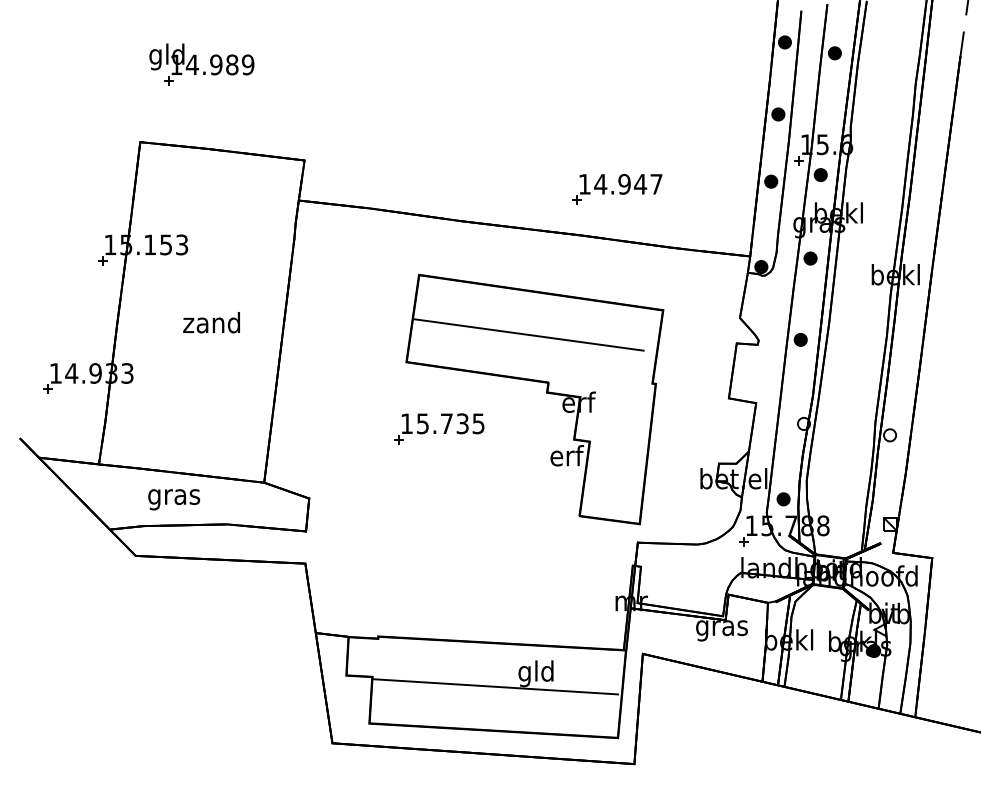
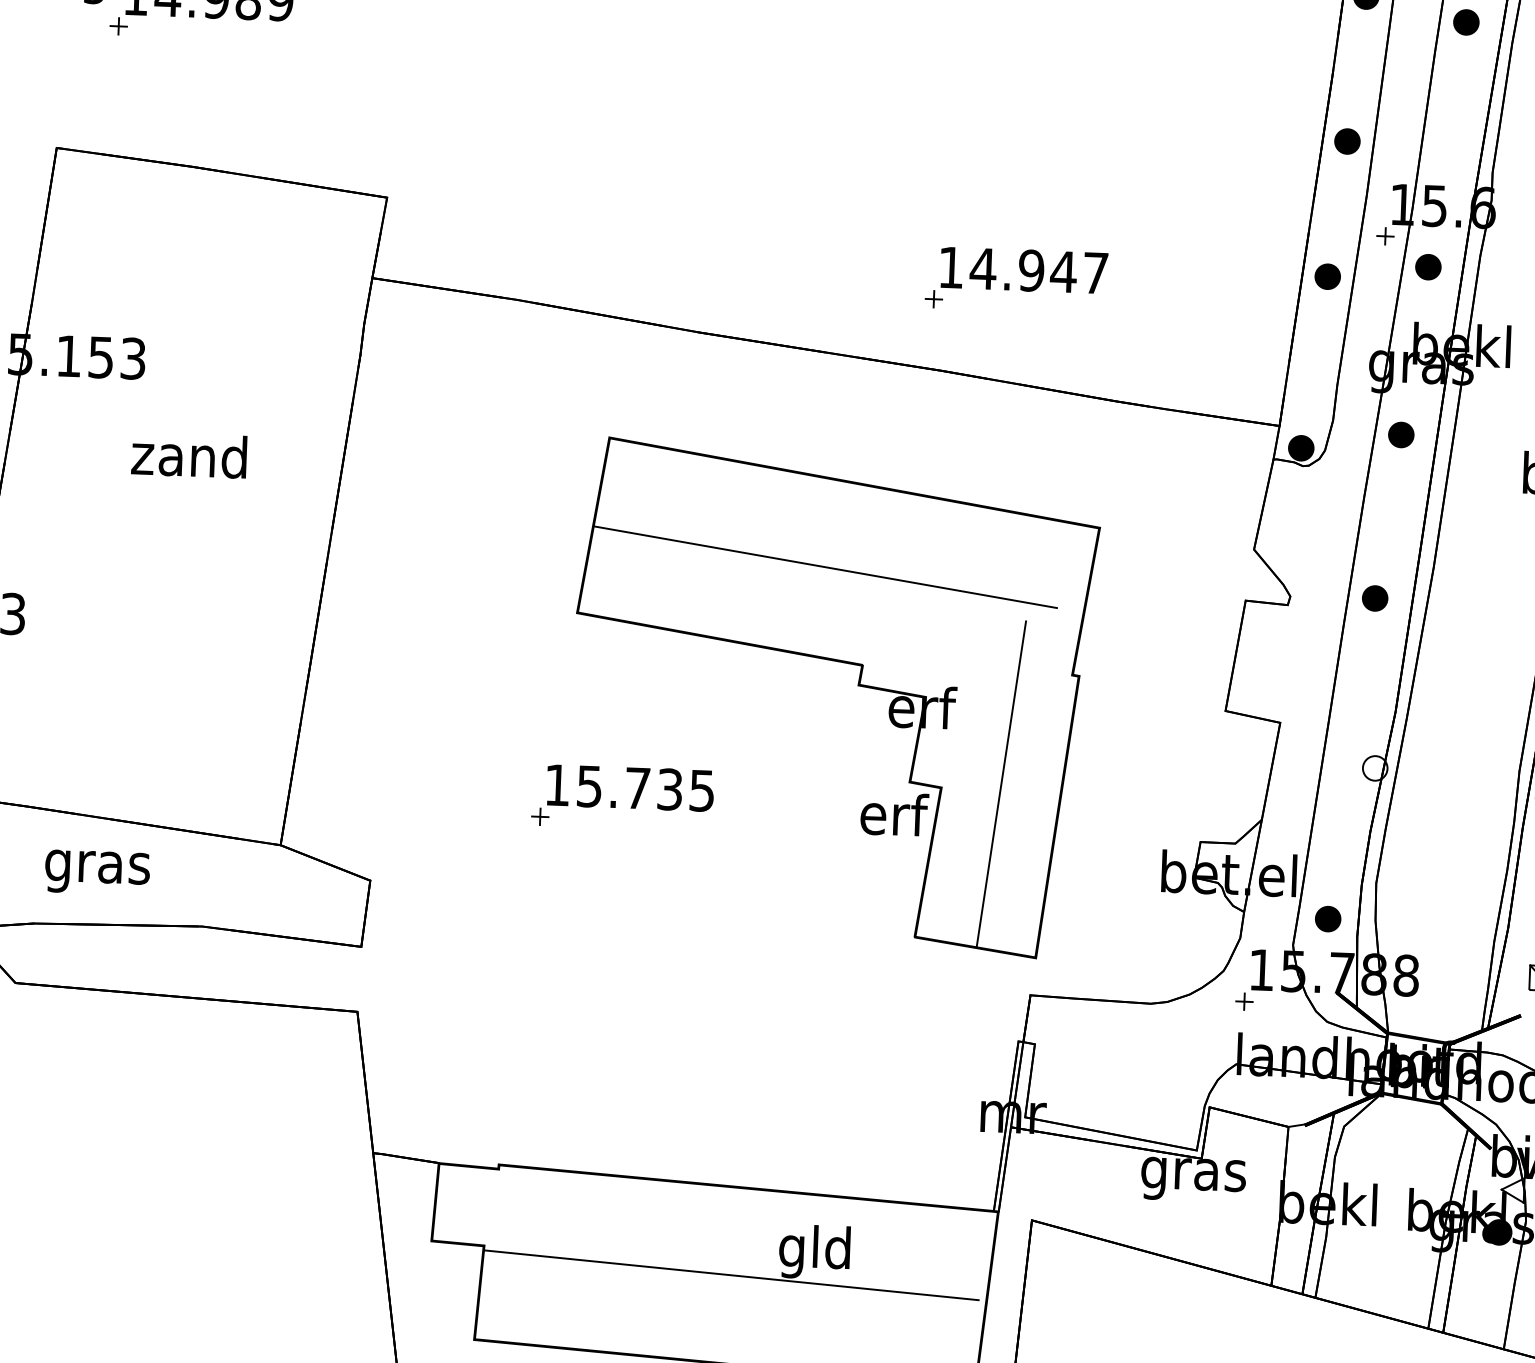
text: (211, 322) -> (189, 455), moved
part: (439, 428) -> (622, 797), moved
line: (619, 438) -> (1001, 783), added

